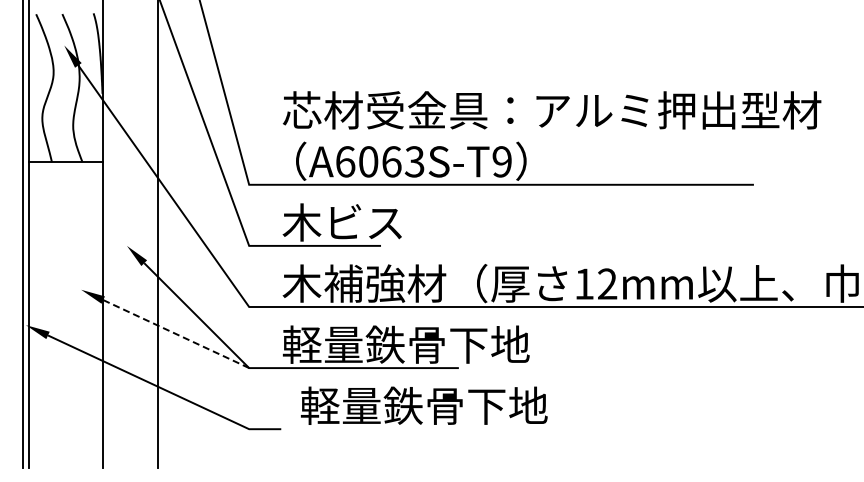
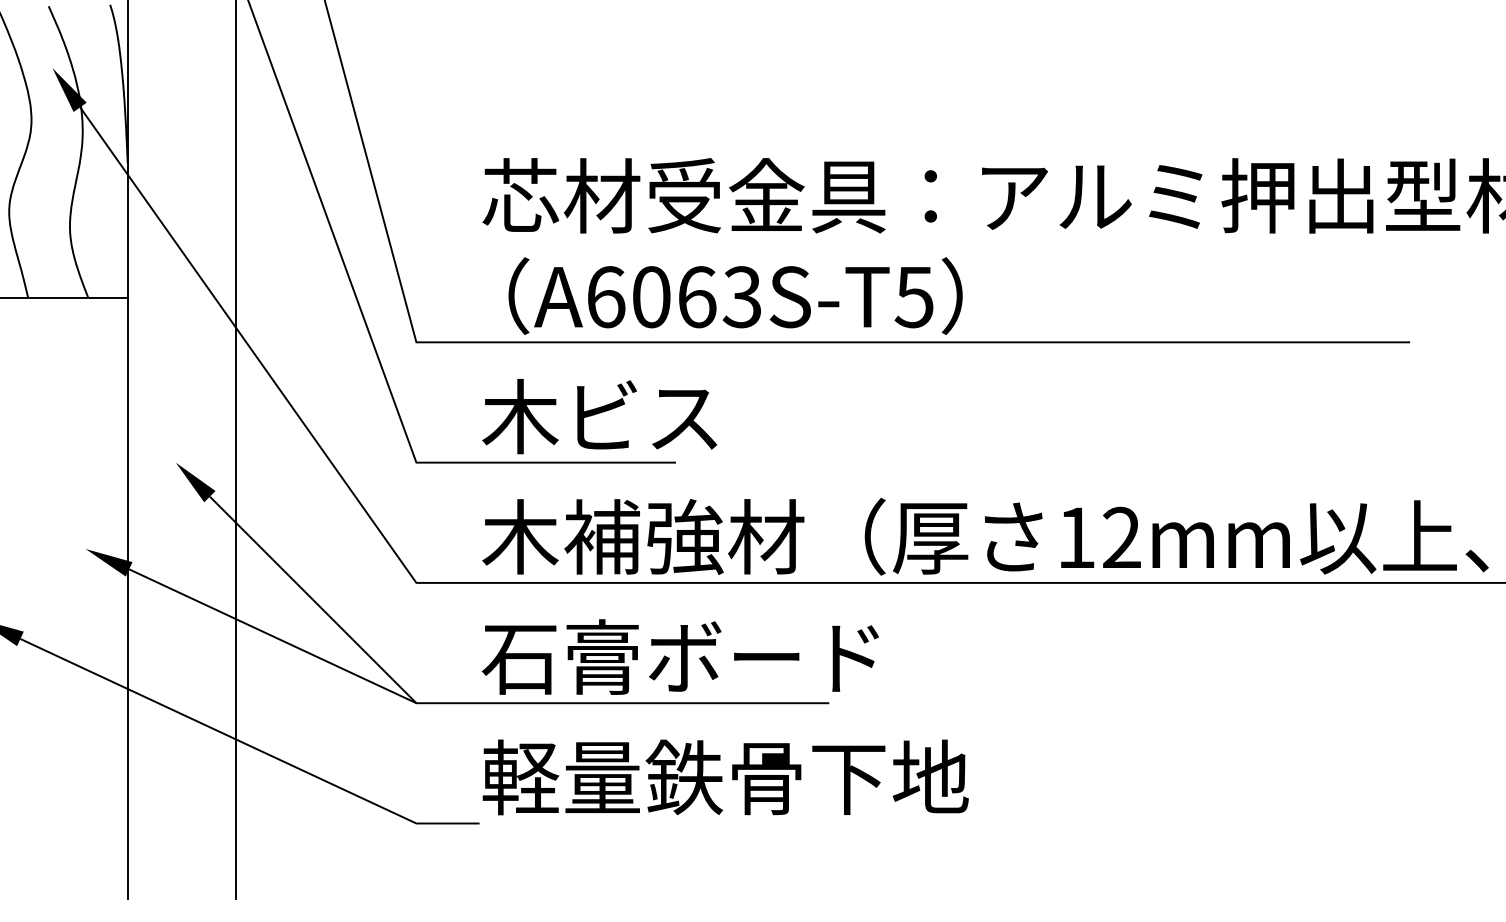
text: (501, 161) -> (913, 296), A6063S-T9 -> A6063S-T5
line: (176, 334) -> (273, 637), dashed -> solid
text: (405, 344) -> (724, 656), 軽量鉄骨下地 -> 石膏ボード
text: (424, 405) -> (726, 776), moved

